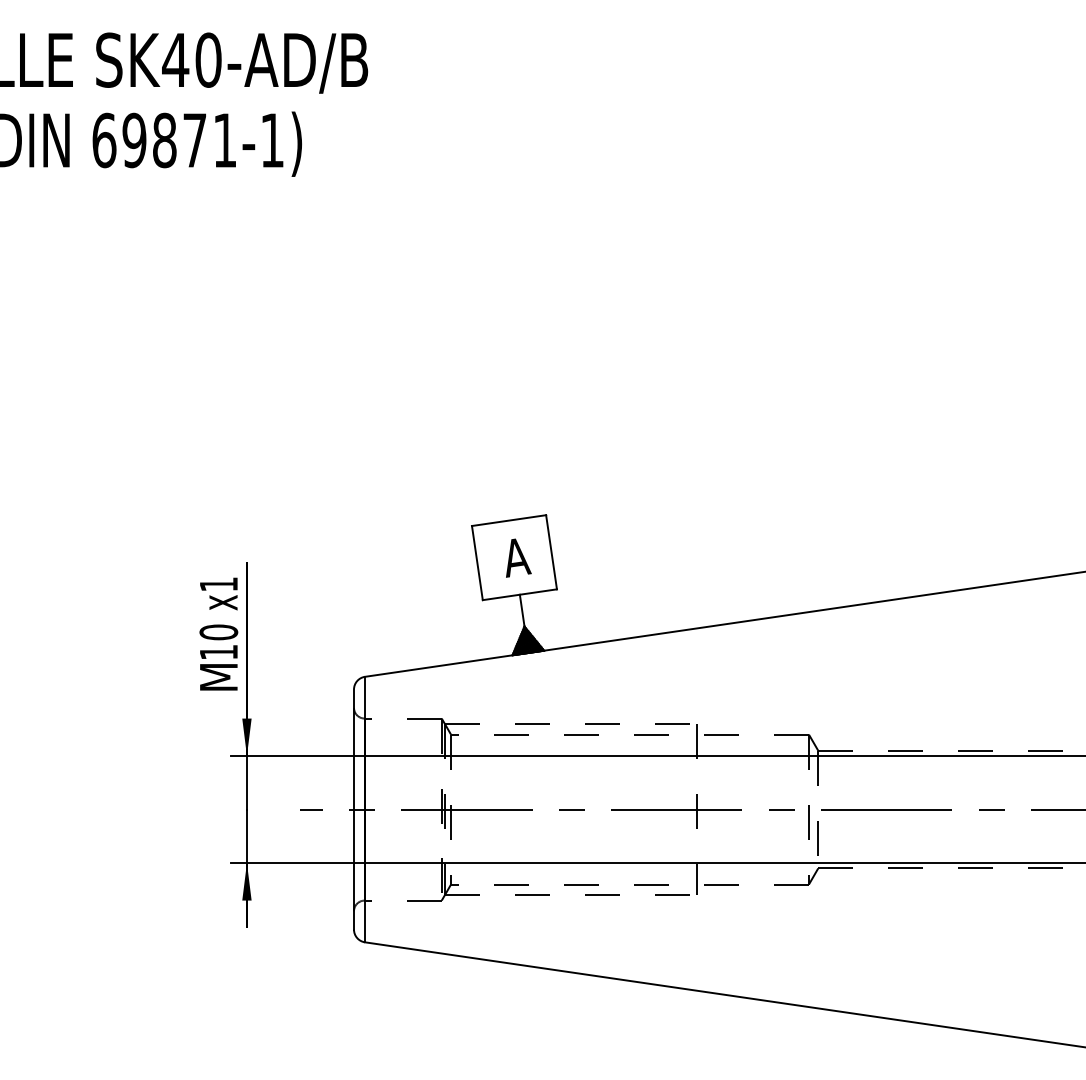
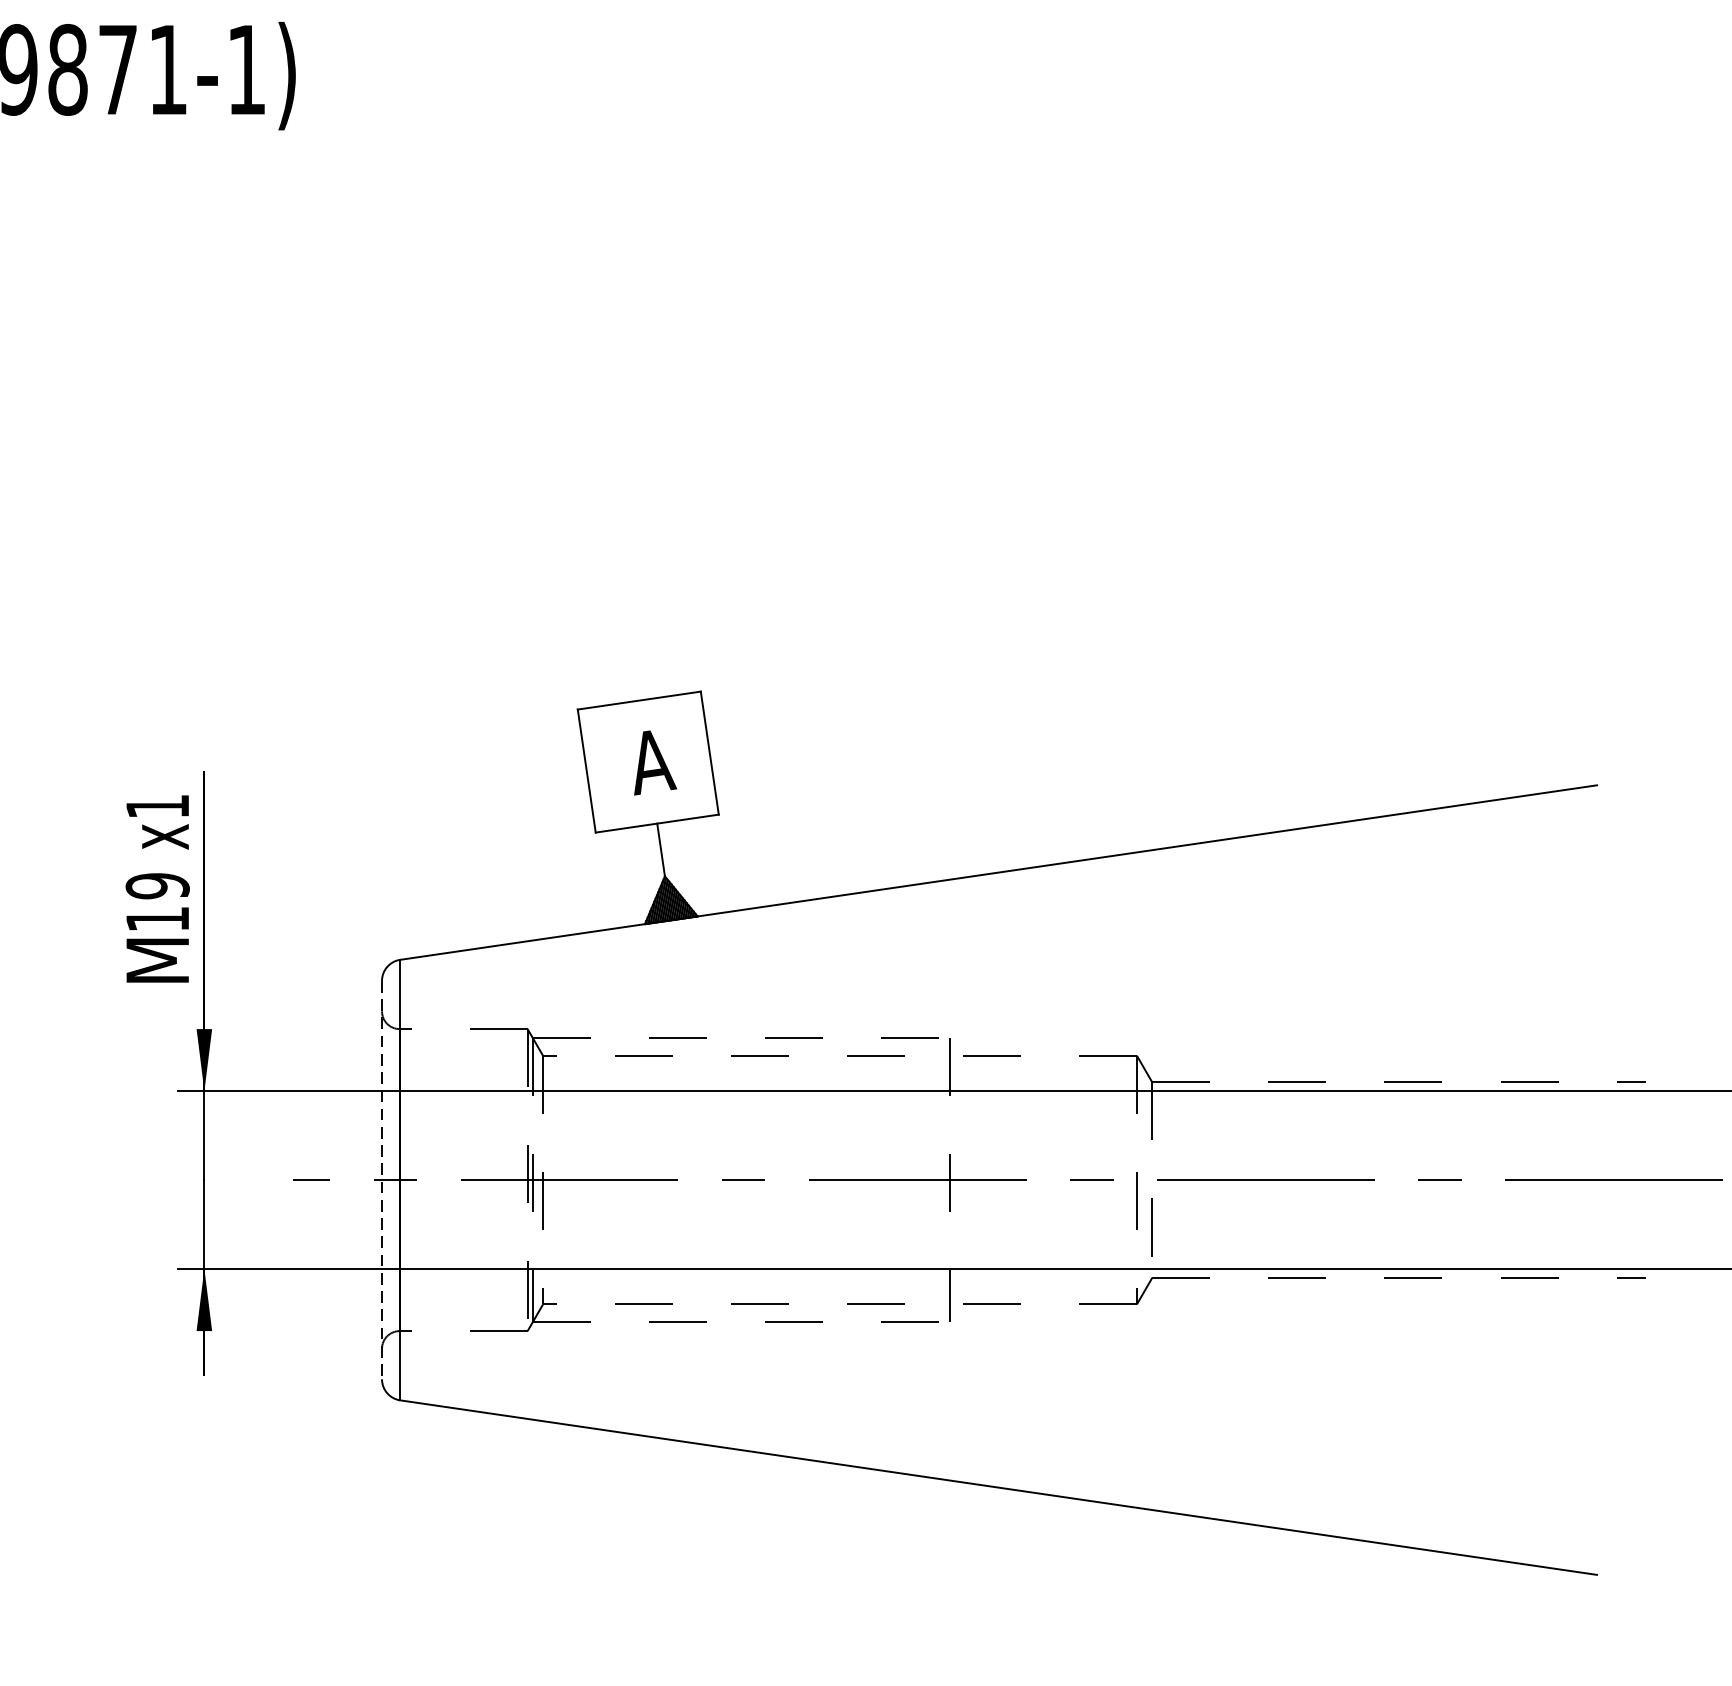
text: (218, 632) -> (157, 886), 10 -> 19
line: (354, 810) -> (382, 1181), solid -> dashed

